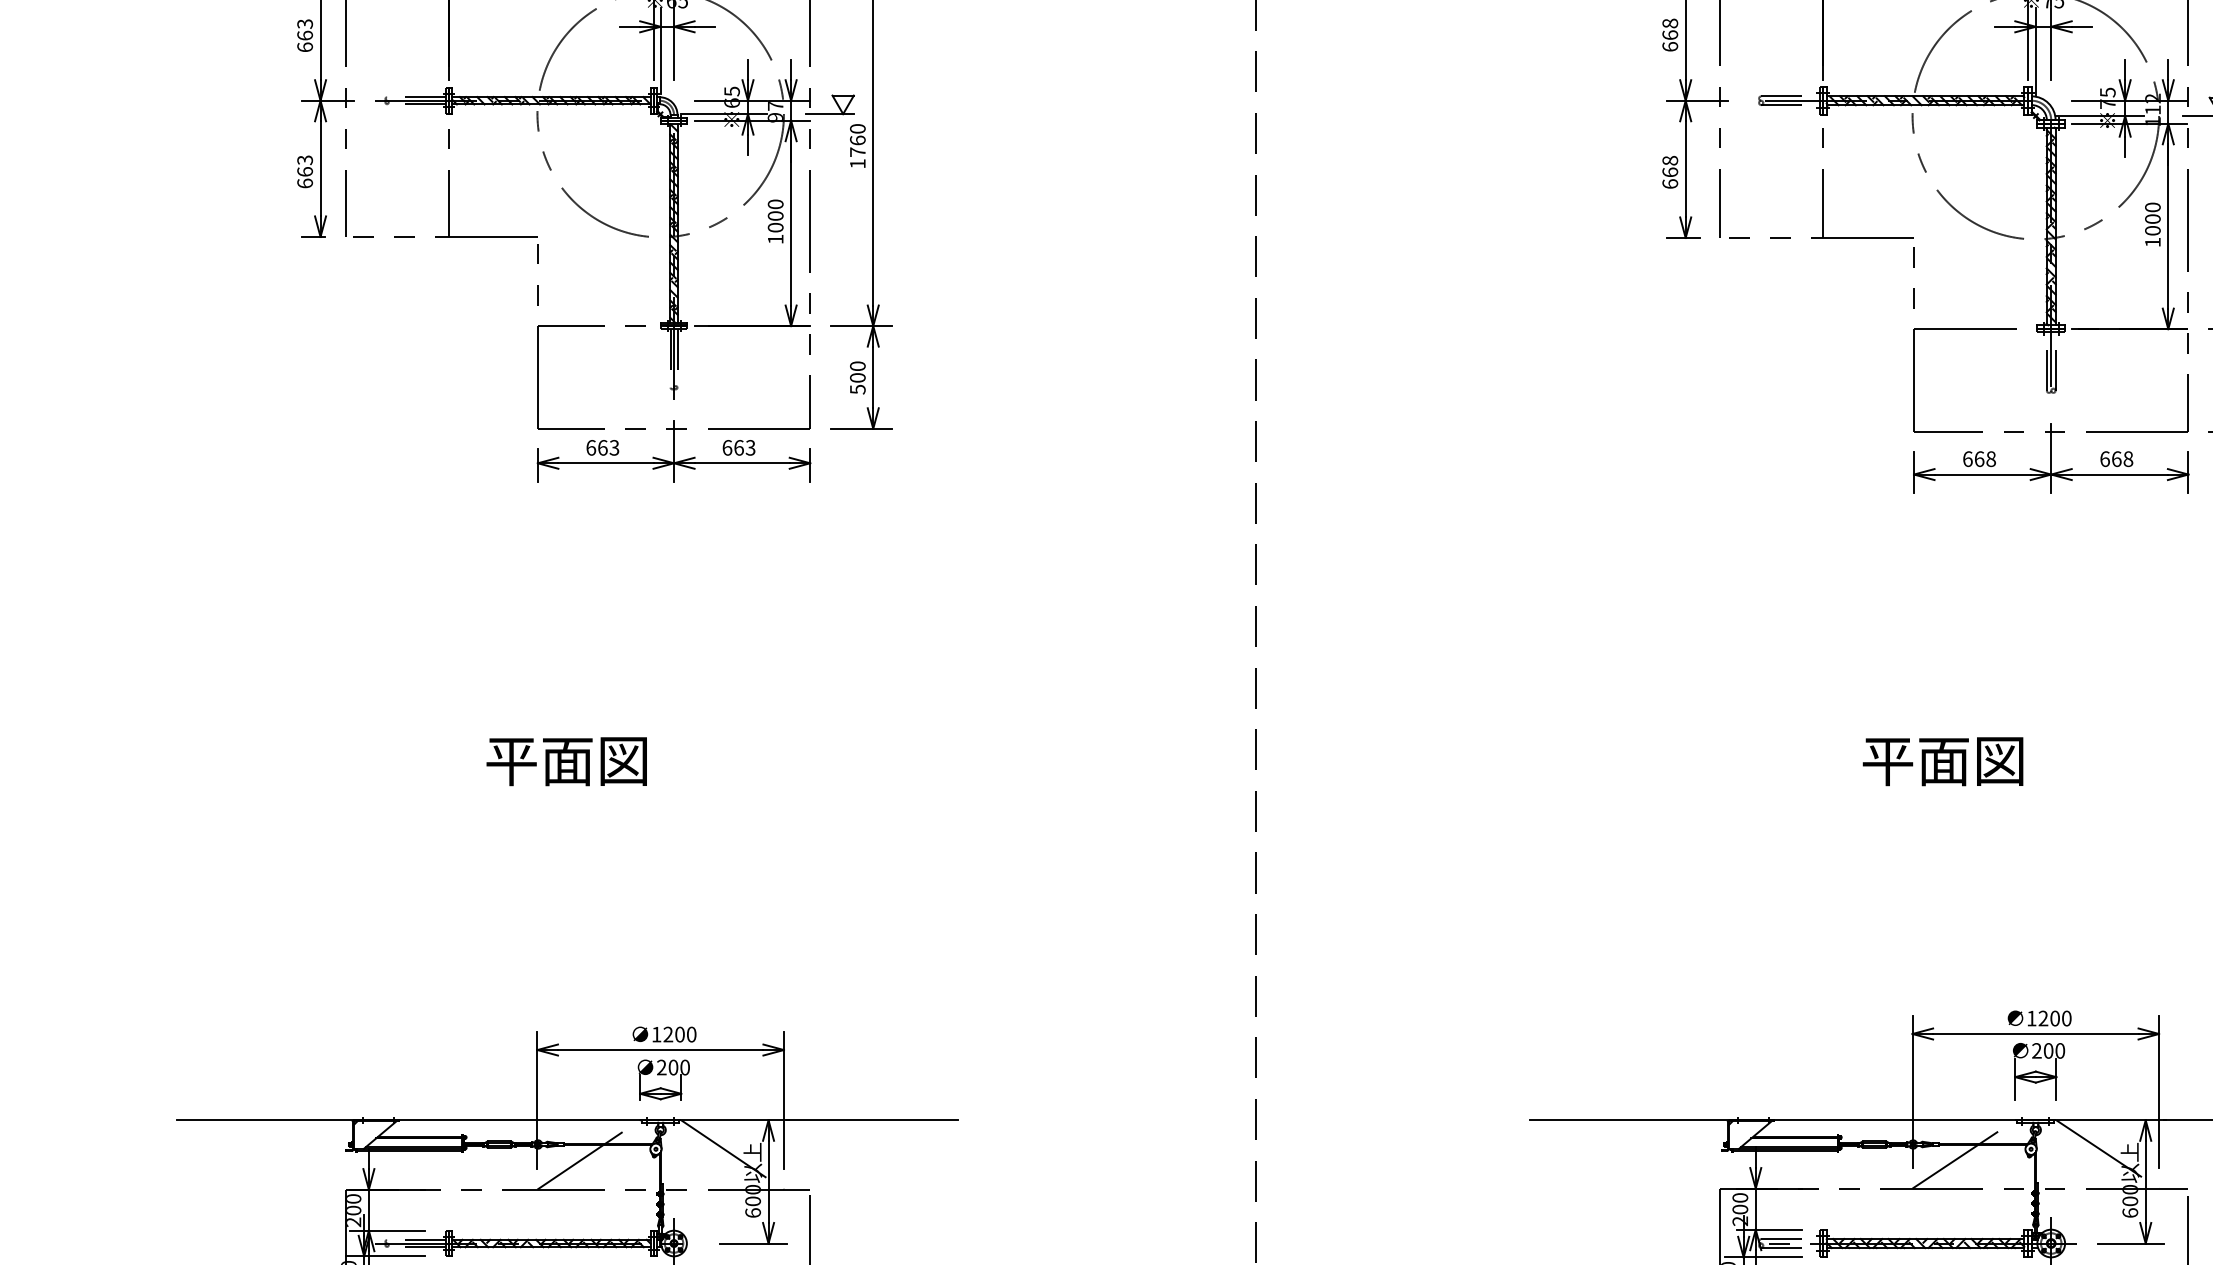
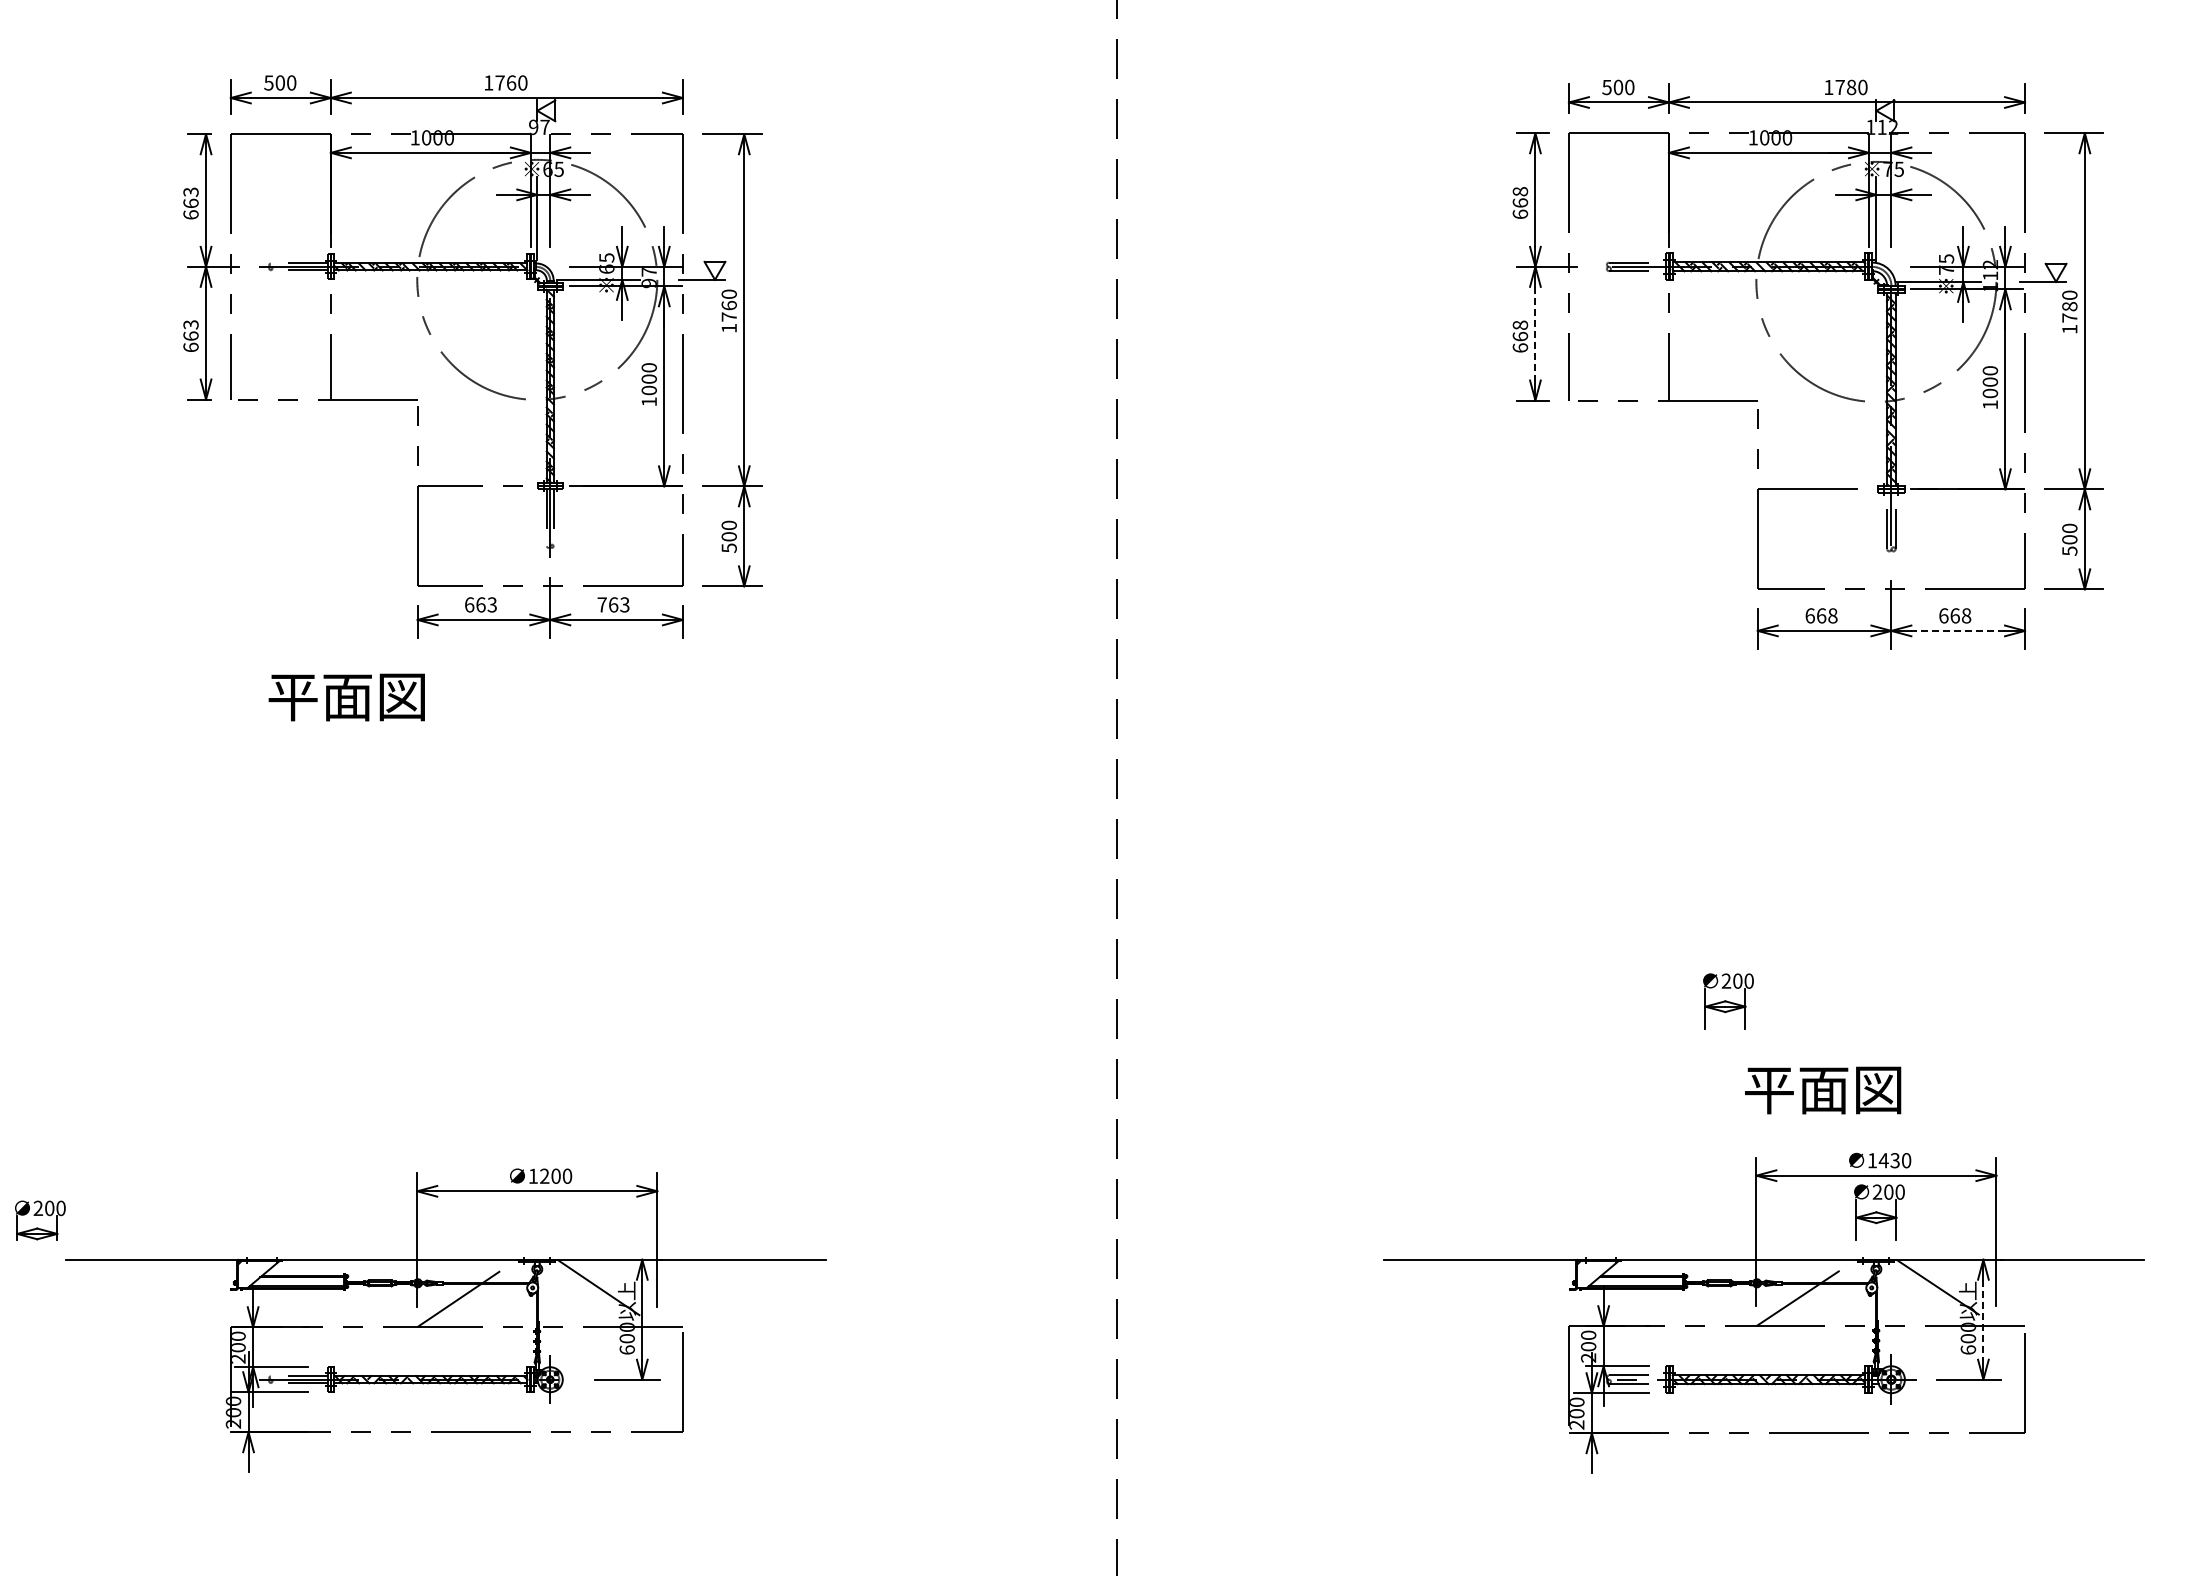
line: (1685, 169) -> (1535, 333), solid -> dashed
text: (726, 447) -> (601, 604), 663 -> 763
line: (2120, 474) -> (1958, 630), solid -> dashed
text: (566, 761) -> (346, 697), moved
text: (1943, 761) -> (1823, 1090), moved
part: (1883, 855) -> (1728, 1001), added
text: (2048, 1018) -> (1888, 1160), 1200 -> 1430
part: (663, 1080) -> (40, 1220), moved
line: (2145, 1182) -> (1983, 1320), solid -> dashed

